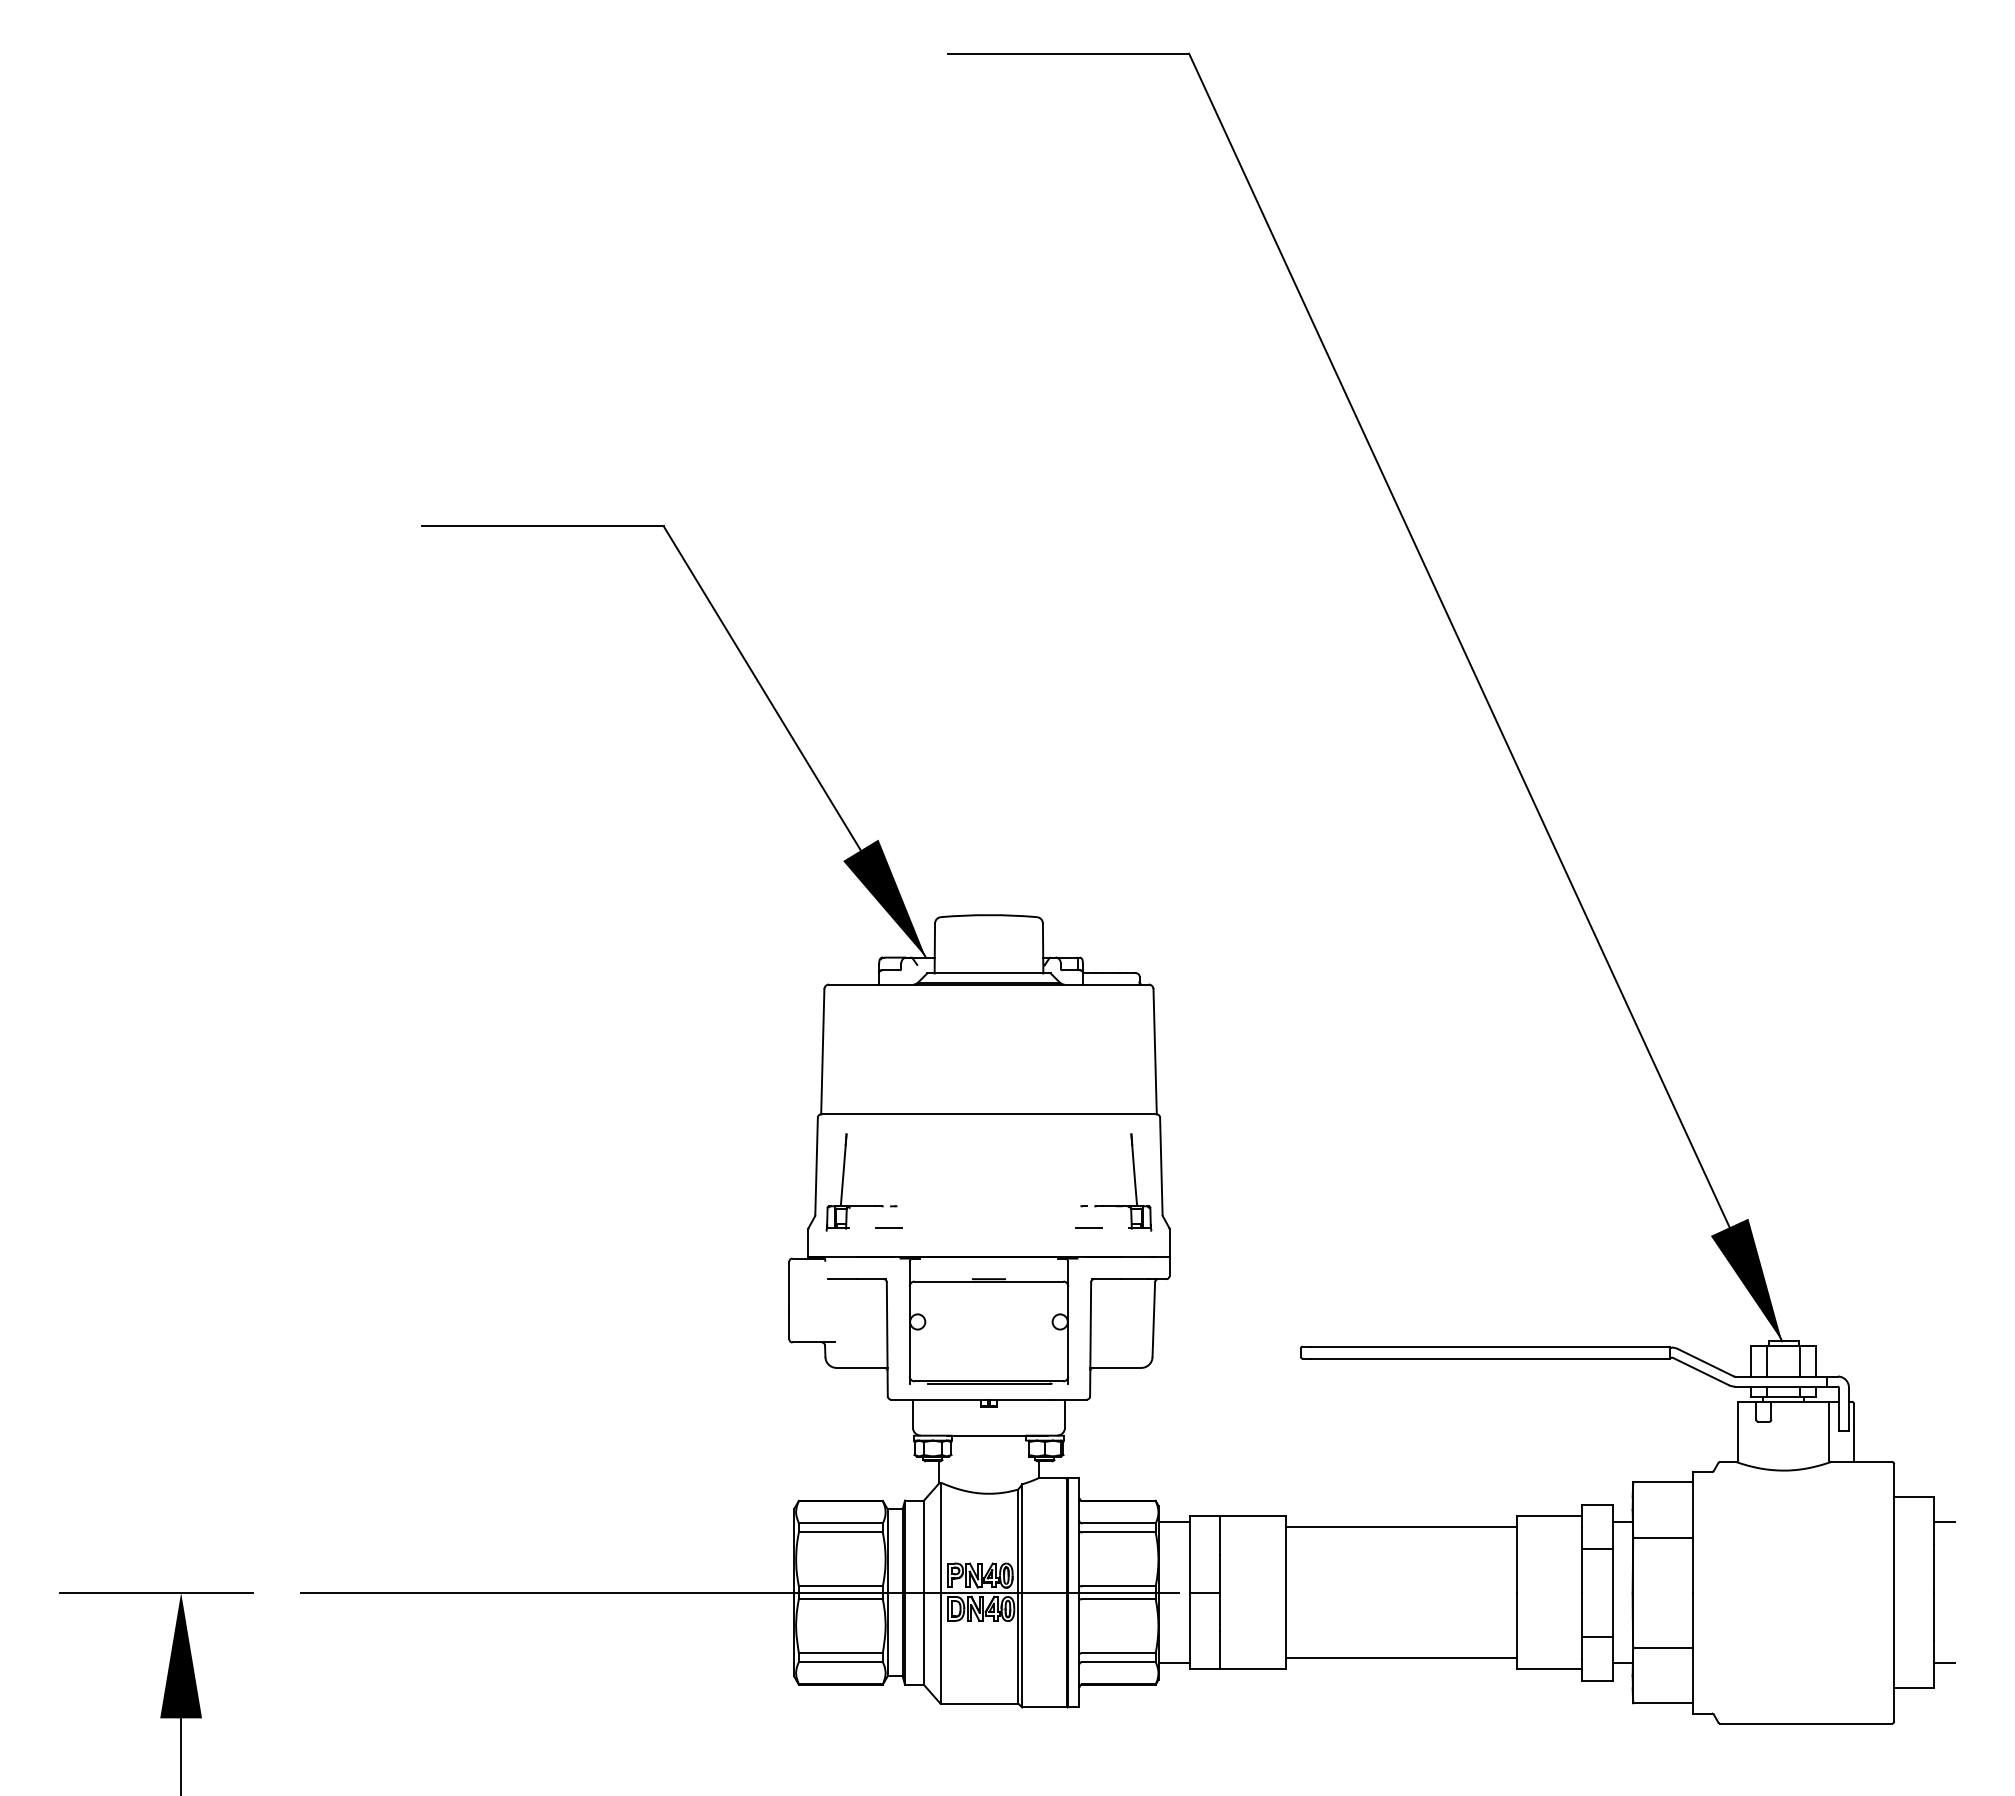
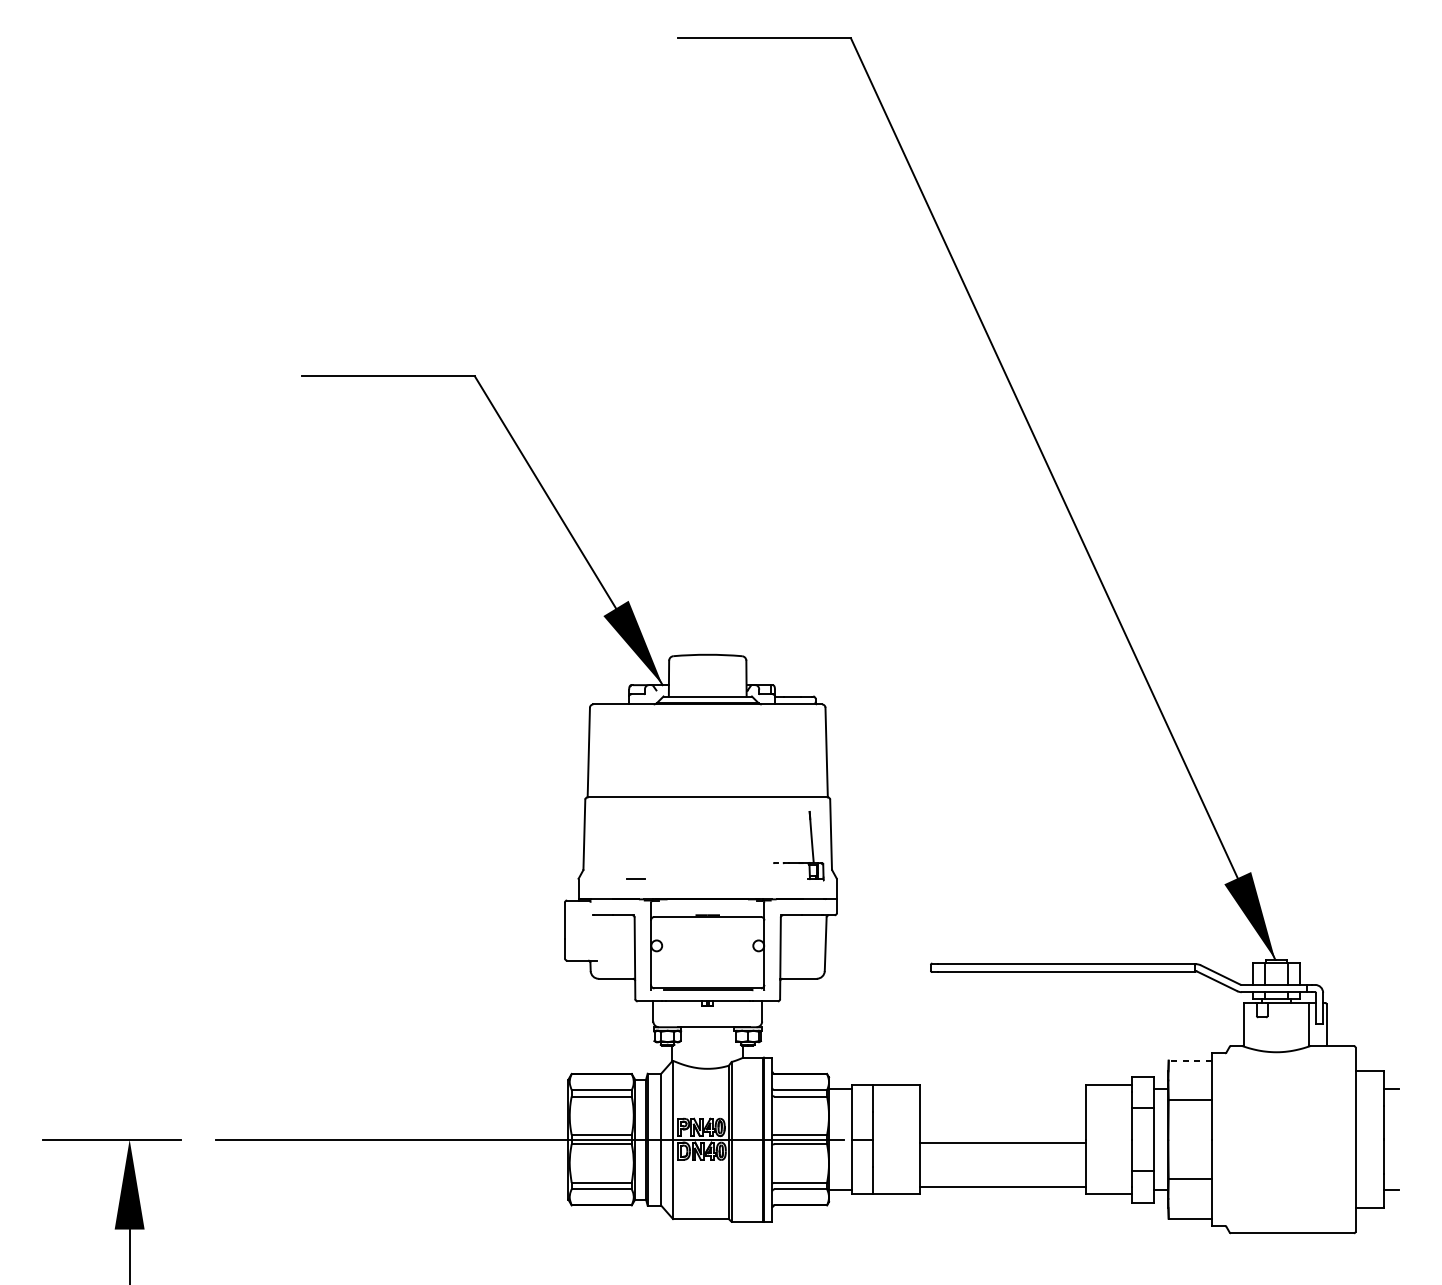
part: (844, 1177) -> (604, 842), removed
line: (1088, 1227) -> (778, 878), removed
line: (1663, 1482) -> (1190, 1060), solid -> dashed
line: (1401, 1527) -> (1002, 1143), moved

